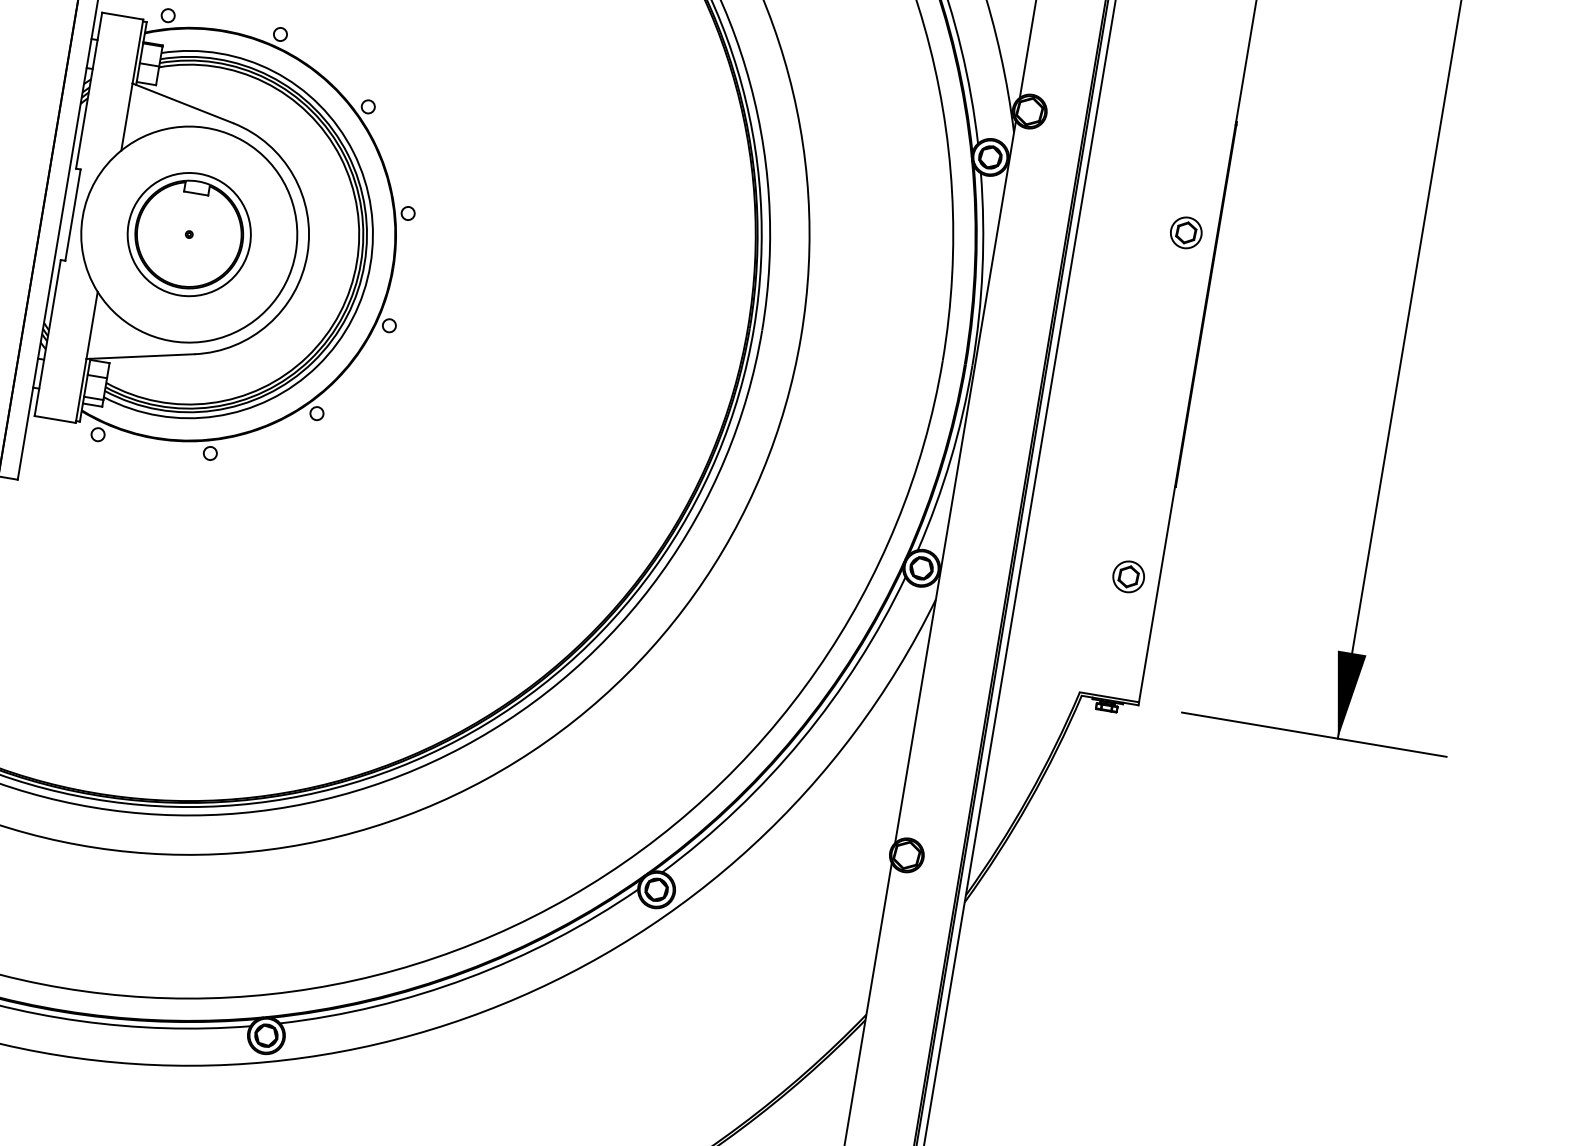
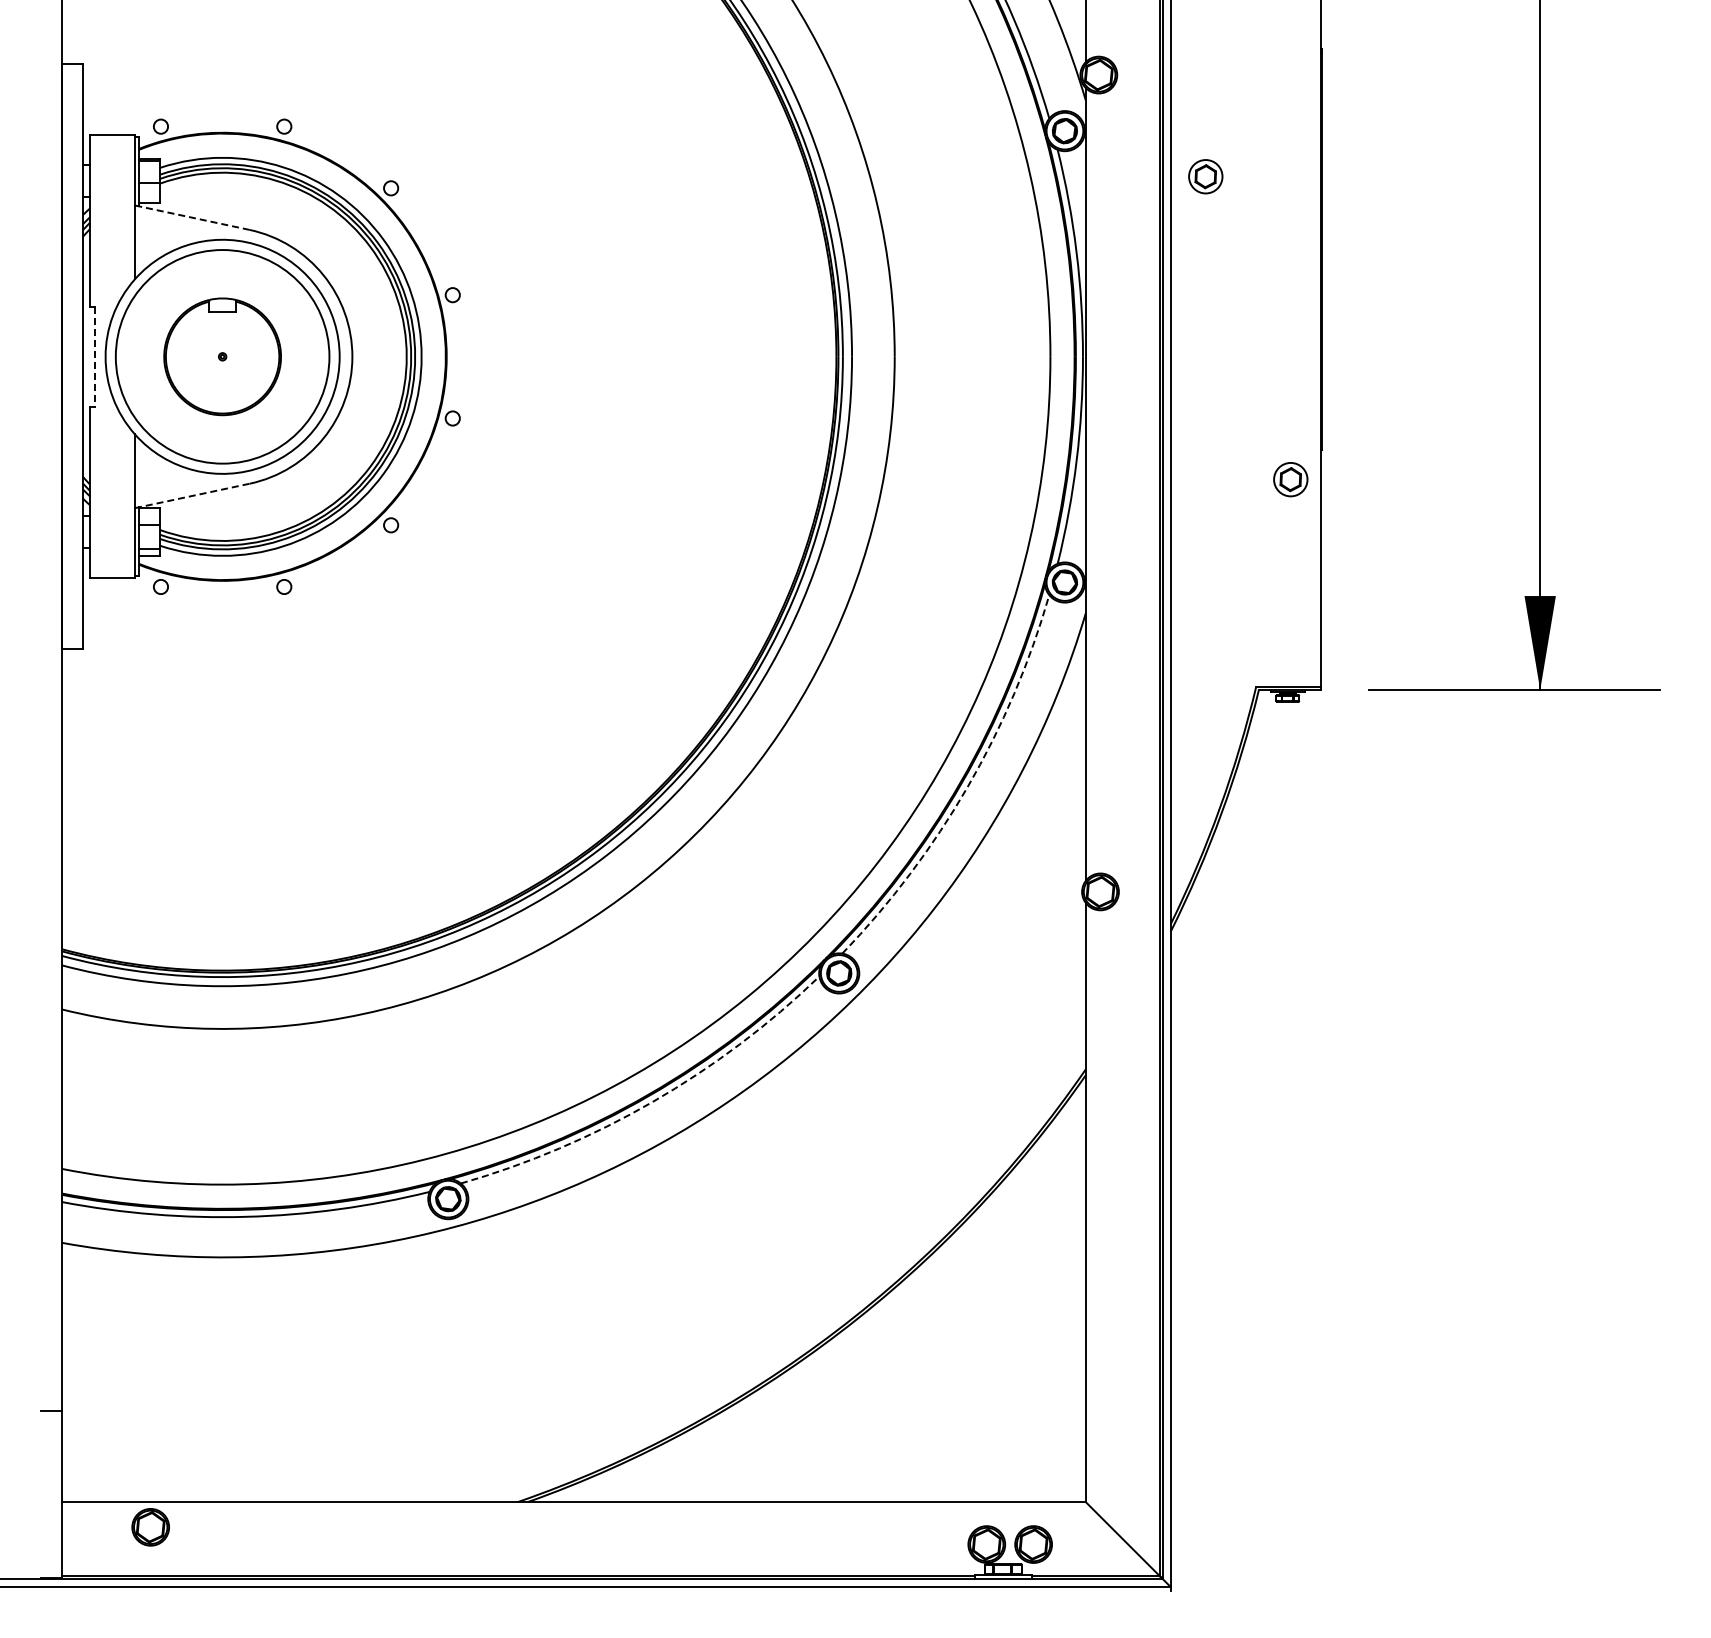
line: (183, 103) -> (192, 217), solid -> dashed
line: (72, 215) -> (94, 357), solid -> dashed
part: (1186, 232) -> (1205, 176), moved
circle: (189, 234) -> (222, 356), size x1.6
line: (140, 356) -> (192, 495), solid -> dashed
part: (1128, 576) -> (1290, 479), moved
arc: (801, 740) -> (967, 787), solid -> dashed
arc: (467, 977) -> (652, 1101), solid -> dashed

